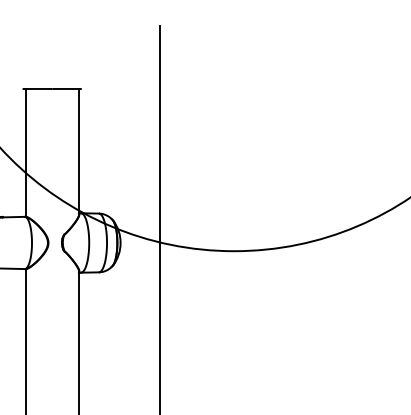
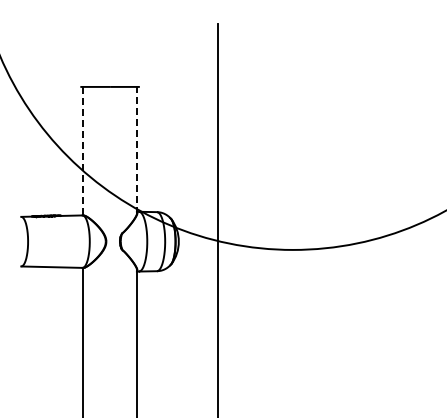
line: (78, 152) -> (136, 150), solid -> dashed
line: (25, 153) -> (83, 151), solid -> dashed

